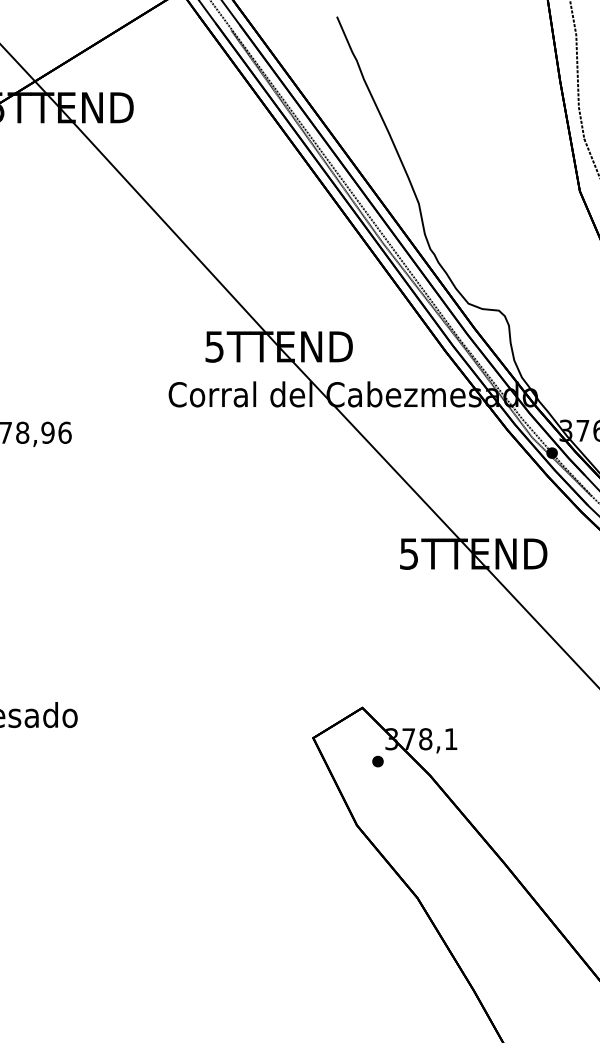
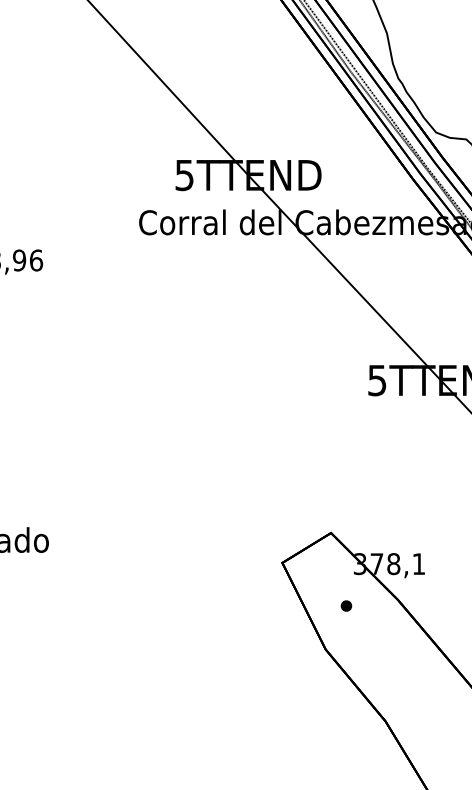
part: (377, 761) -> (345, 605), moved

